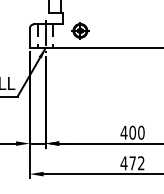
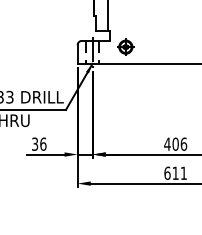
text: (141, 132) -> (184, 143), 400 -> 406
text: (132, 163) -> (175, 173), 472 -> 611

